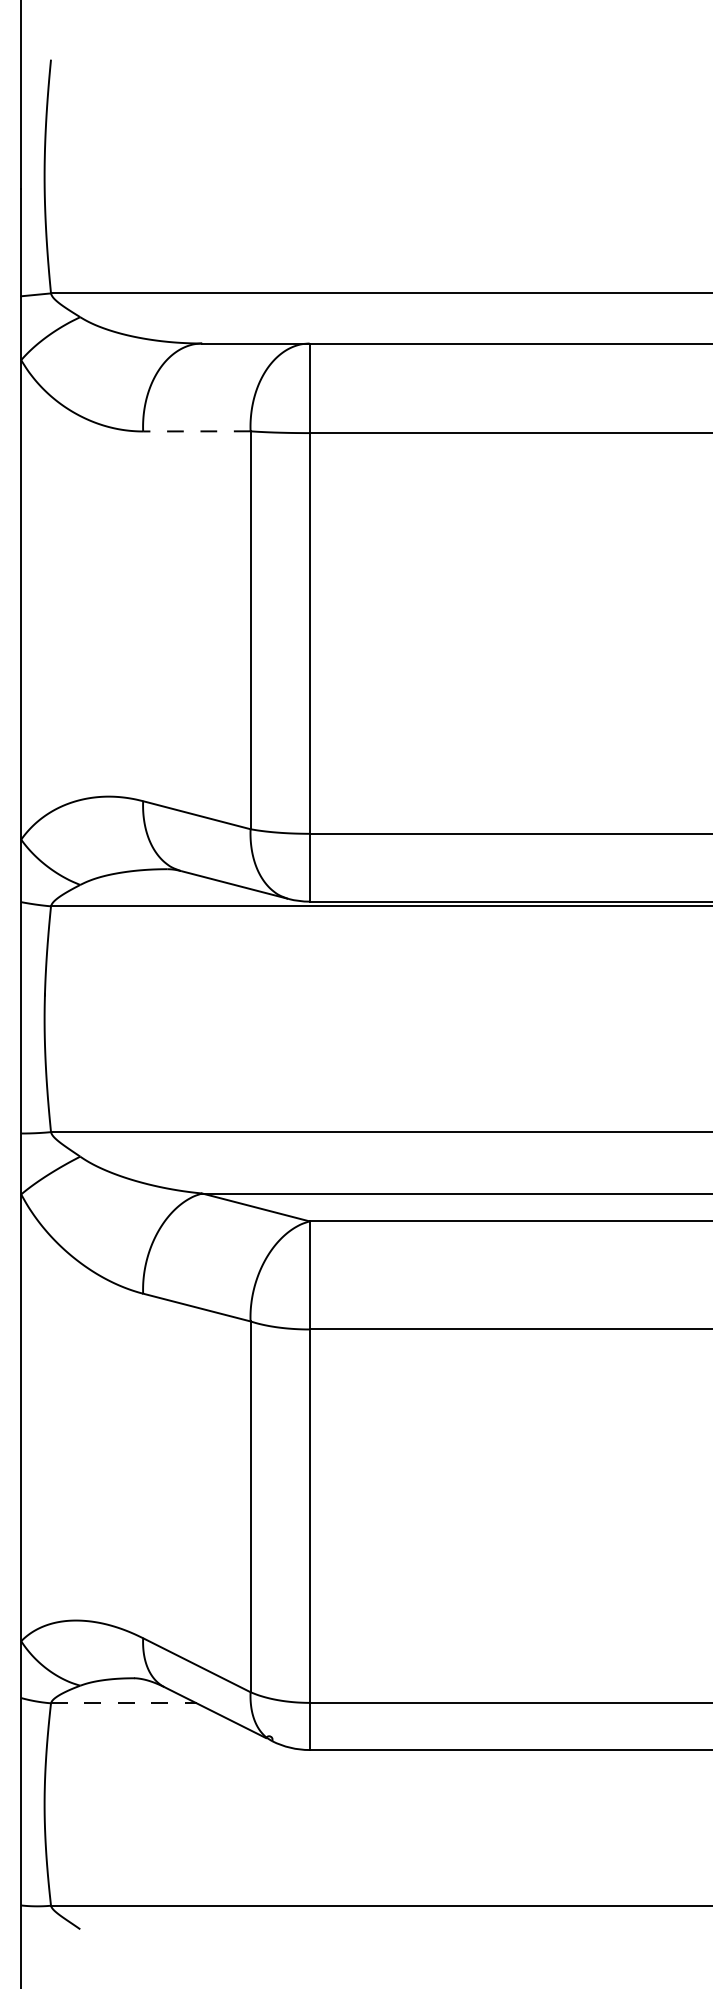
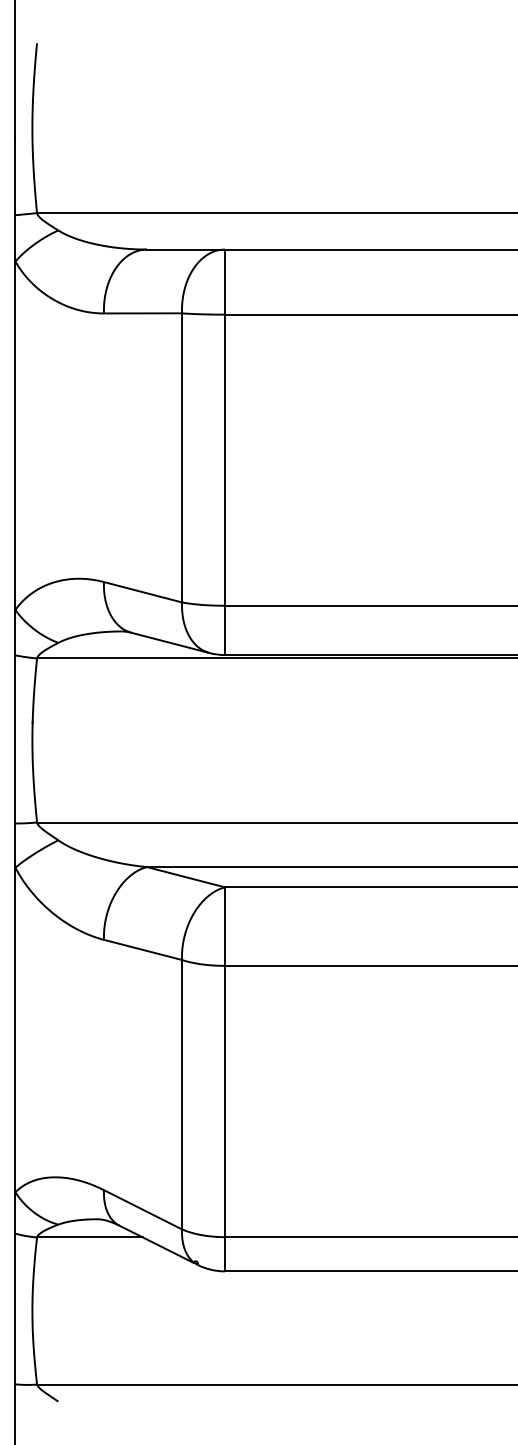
line: (196, 431) -> (142, 313), dashed -> solid
line: (123, 1703) -> (89, 1237), dashed -> solid

